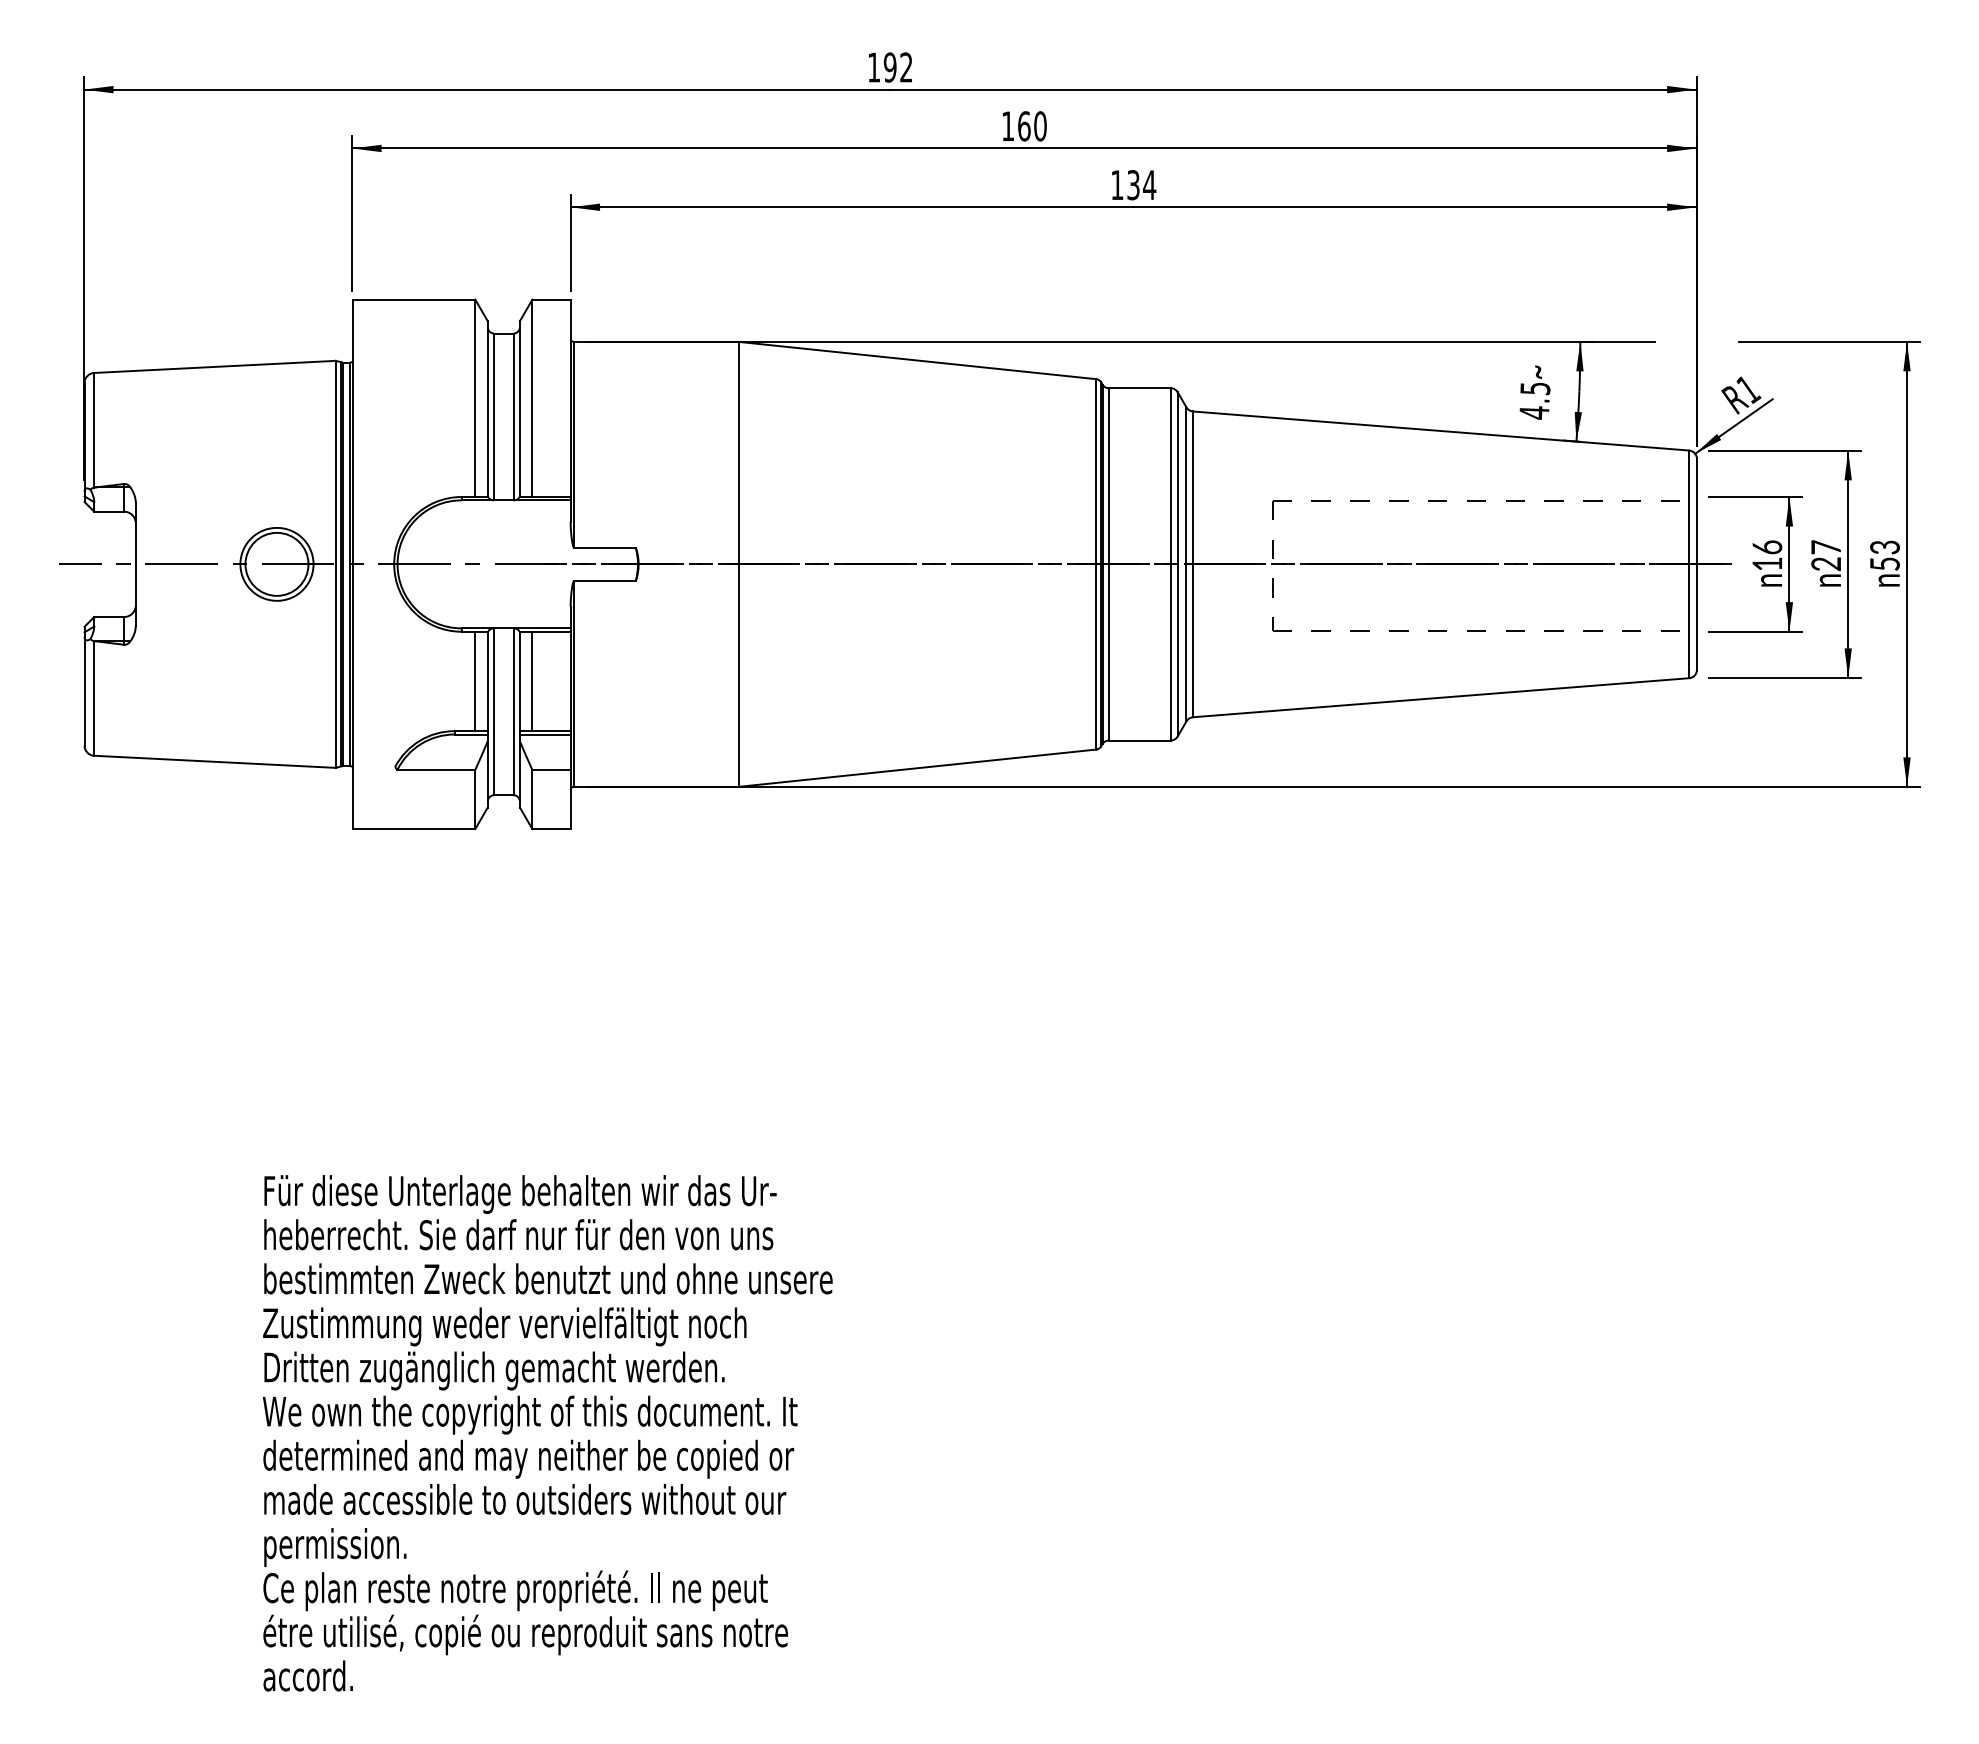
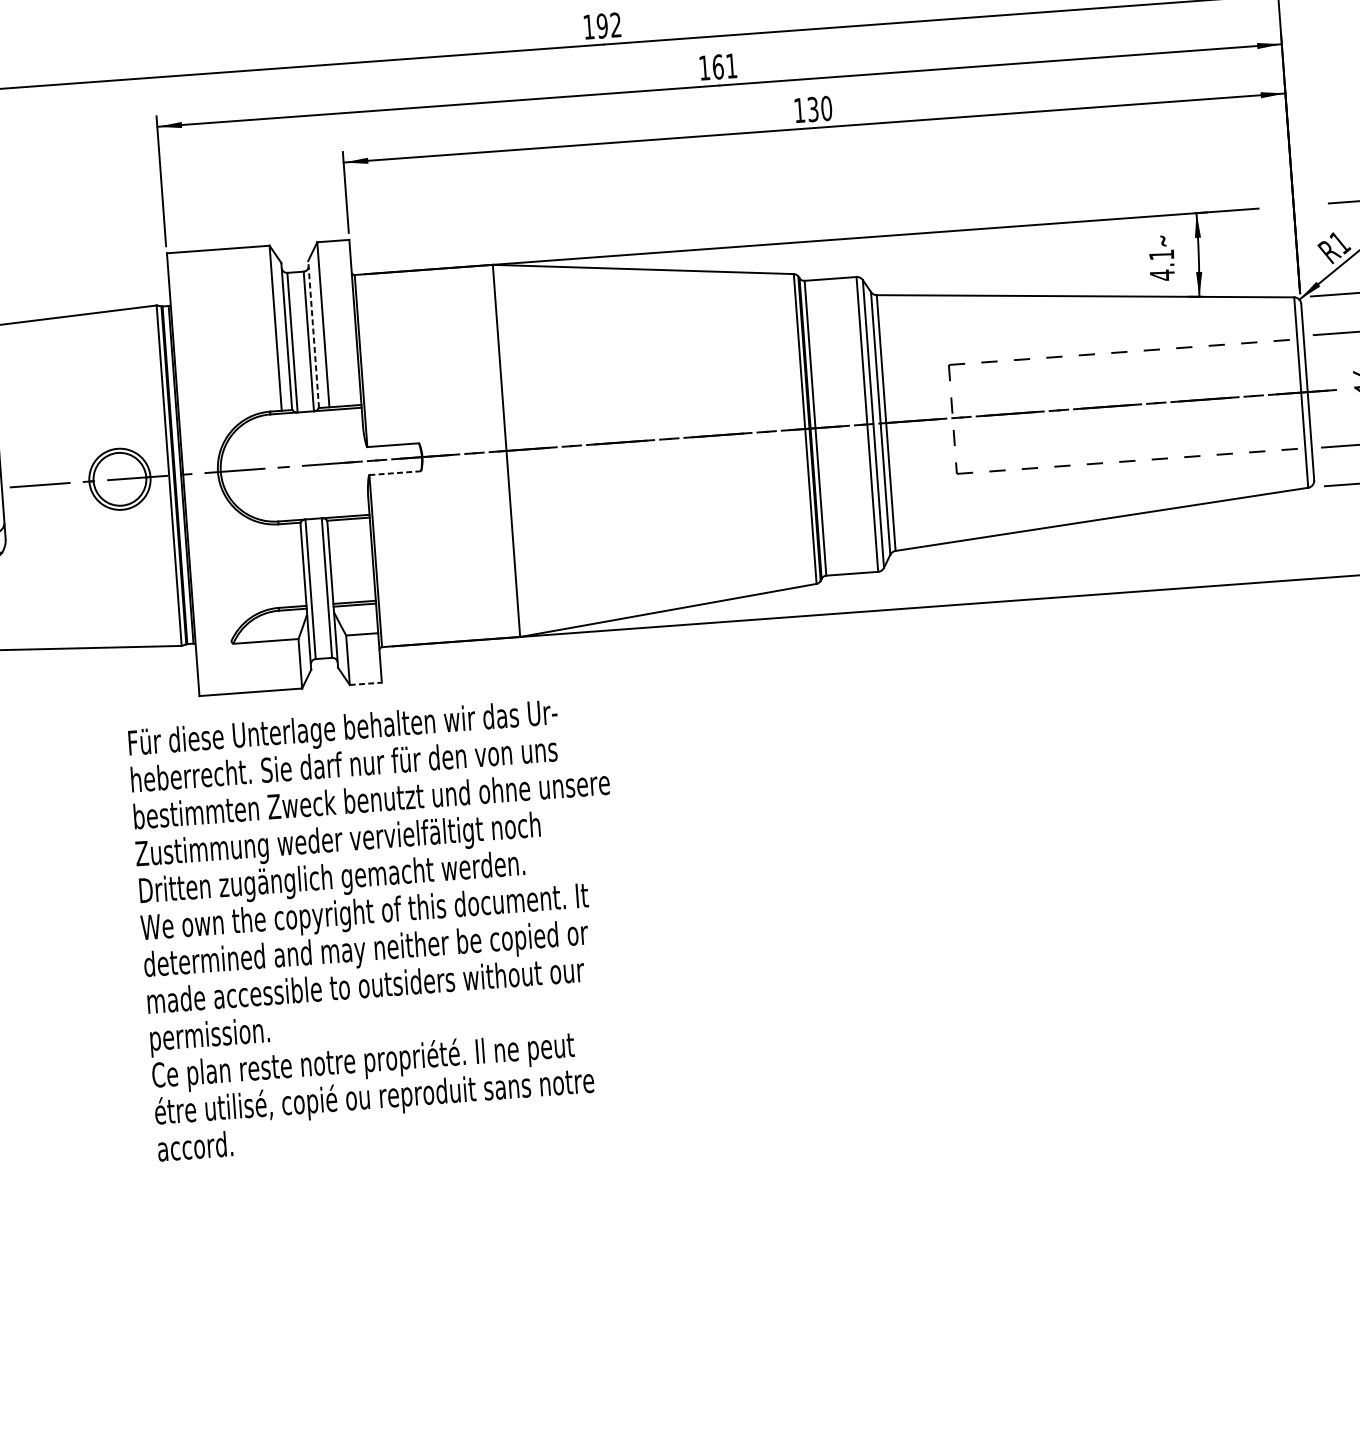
text: (1040, 126) -> (731, 66), 160 -> 161
text: (1149, 185) -> (826, 108), 134 -> 130
text: (1535, 388) -> (1161, 254), 4.5 -> 4.1
line: (519, 409) -> (313, 334), solid -> dashed
line: (604, 581) -> (394, 473), solid -> dashed
line: (475, 681) -> (293, 565), removed
line: (532, 681) -> (340, 561), removed
line: (551, 829) -> (365, 684), solid -> dashed
text: (547, 1433) -> (380, 928), moved

